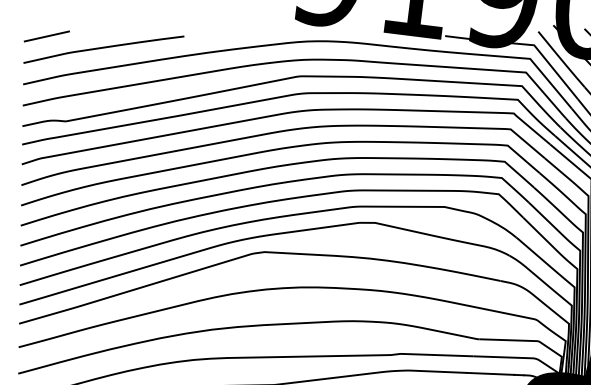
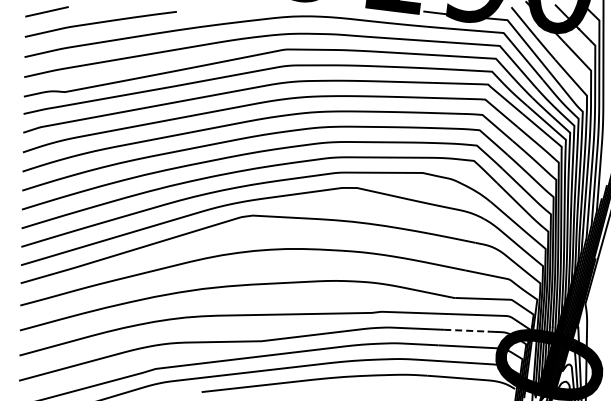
line: (490, 373) -> (466, 330), solid -> dashed

